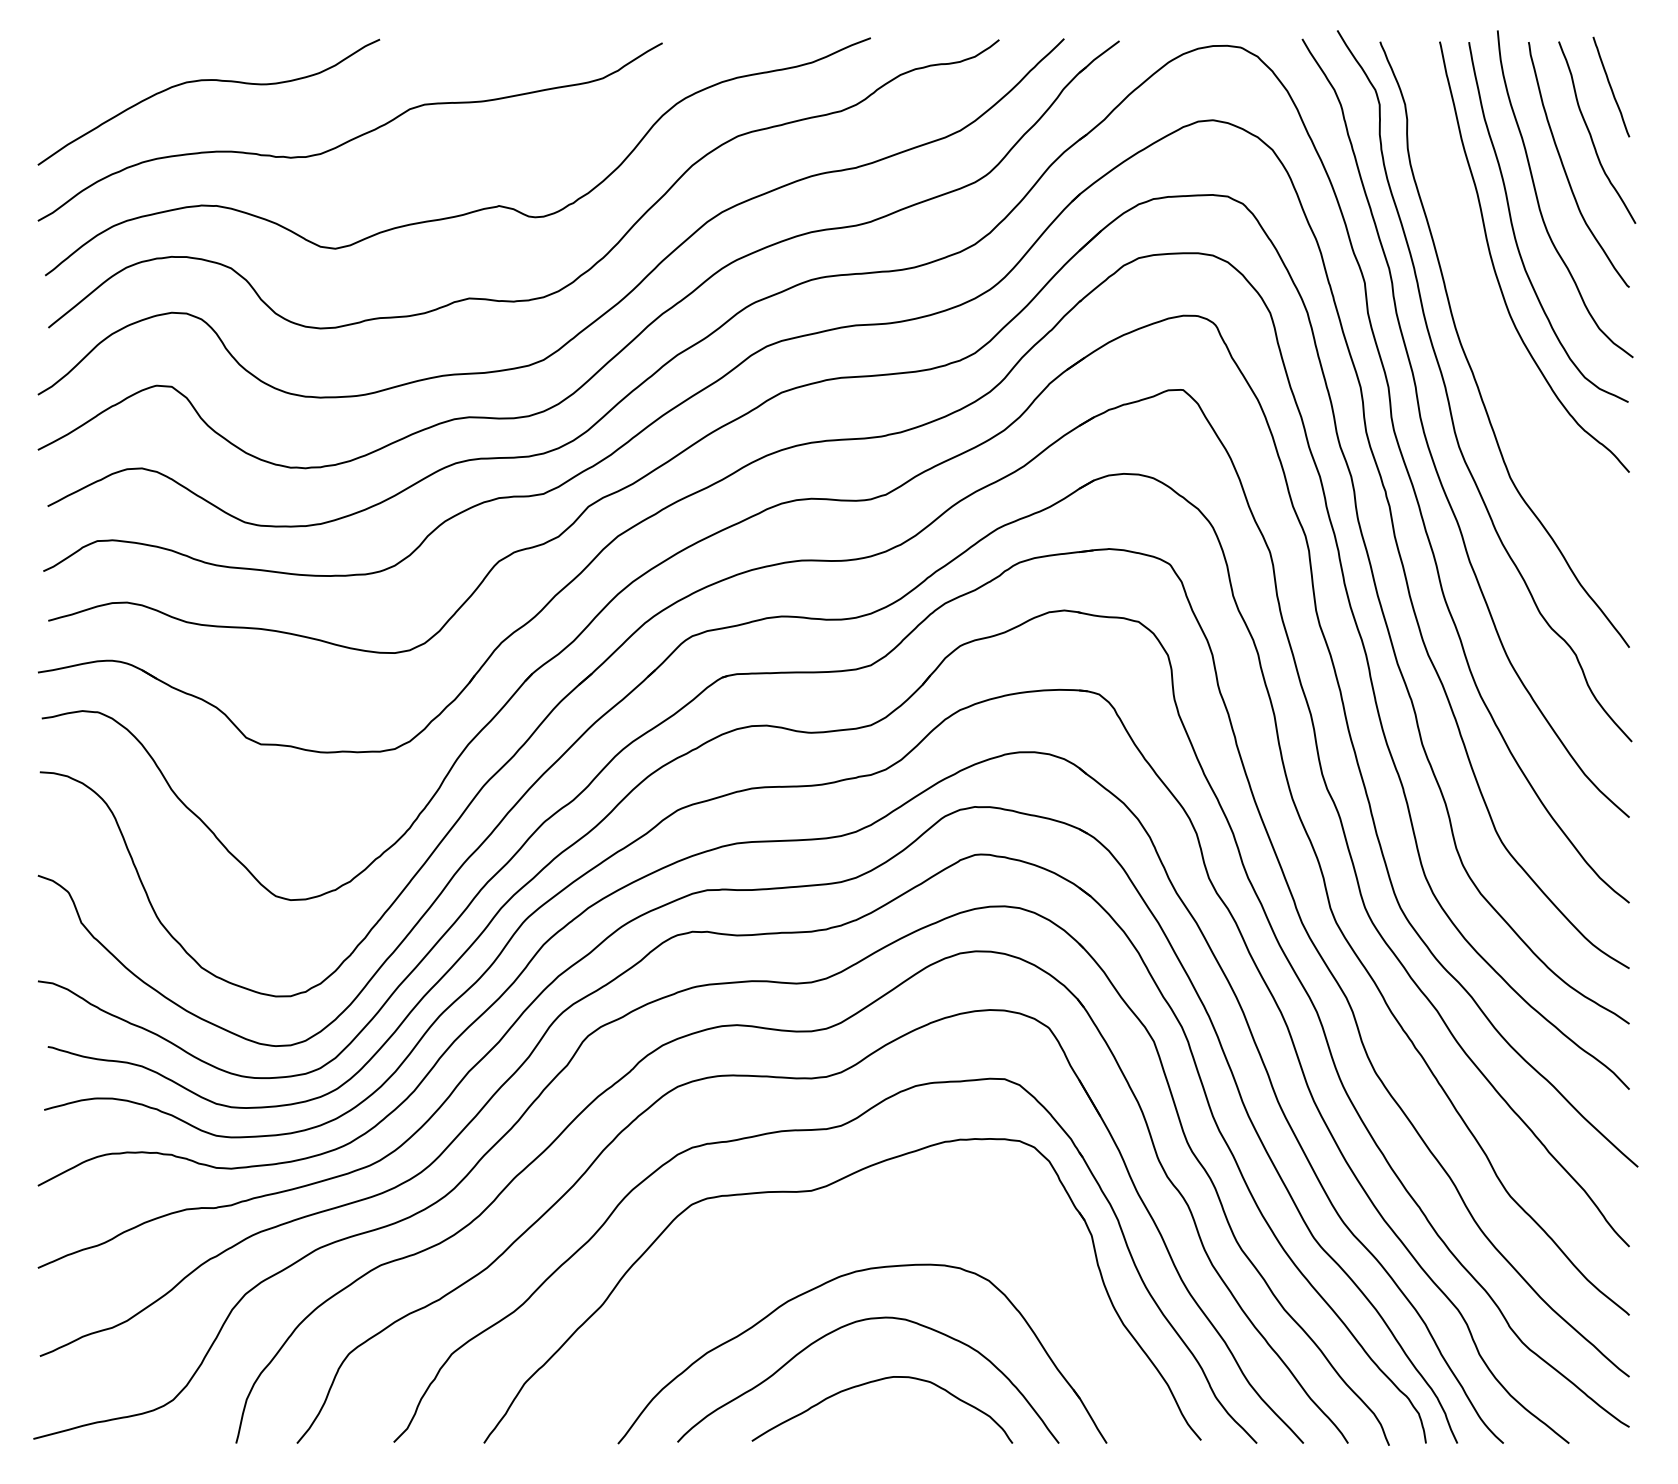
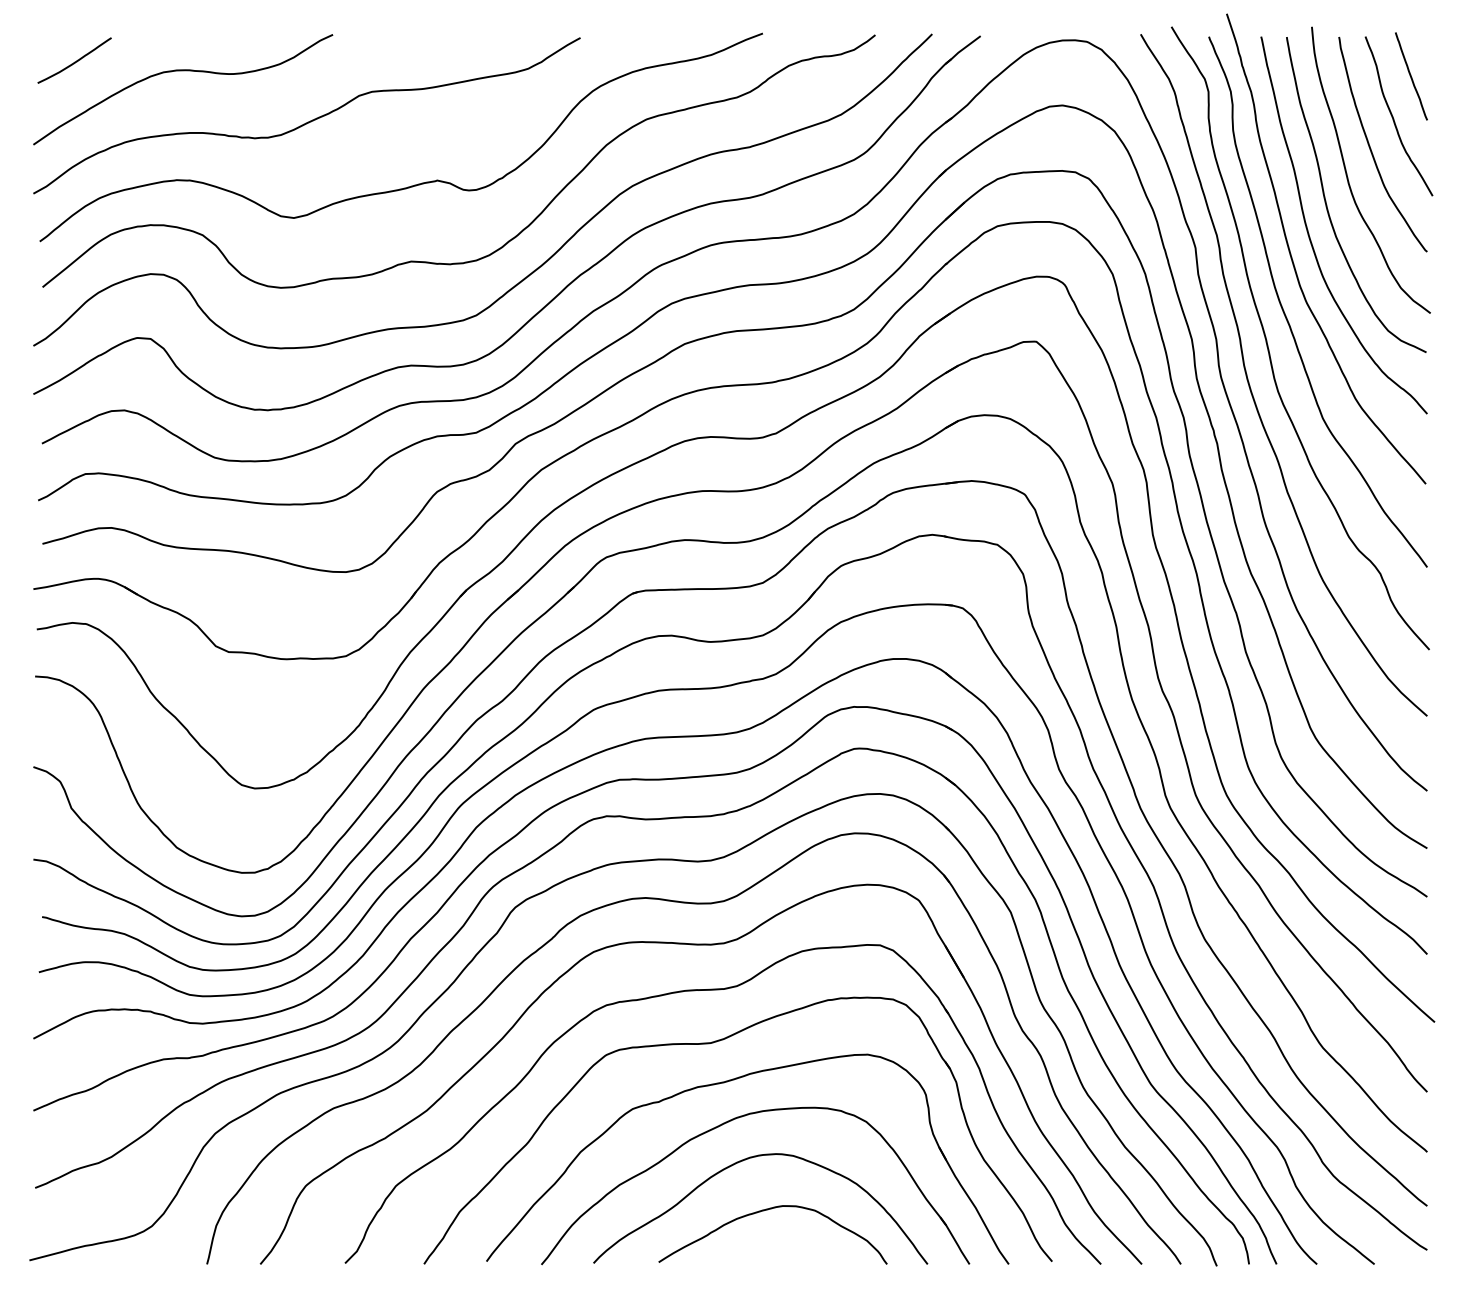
curve: (84, 70) -> (74, 61), added
curve: (1475, 293) -> (1292, 257), added
part: (831, 1235) -> (728, 1082), added

